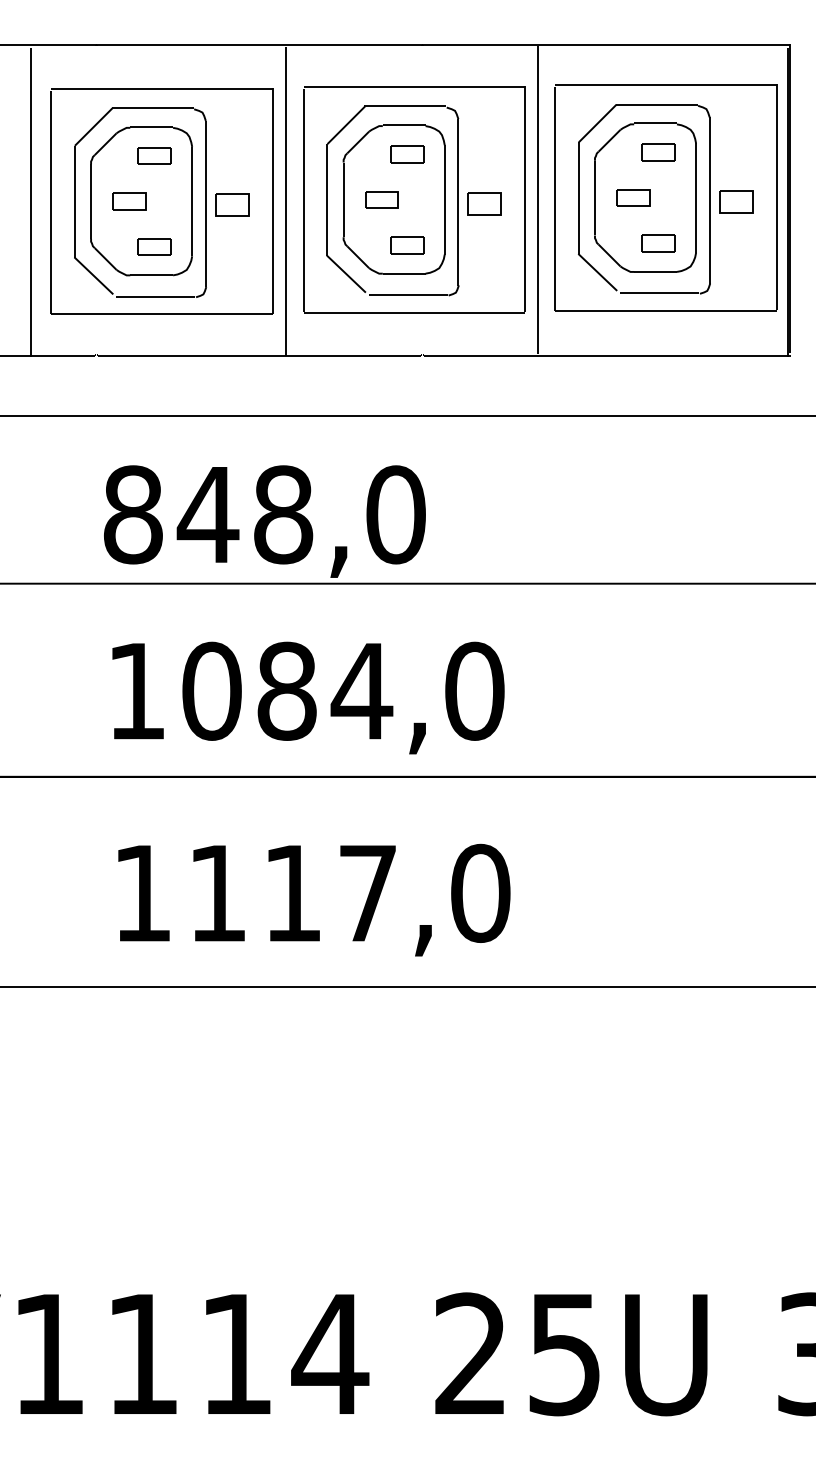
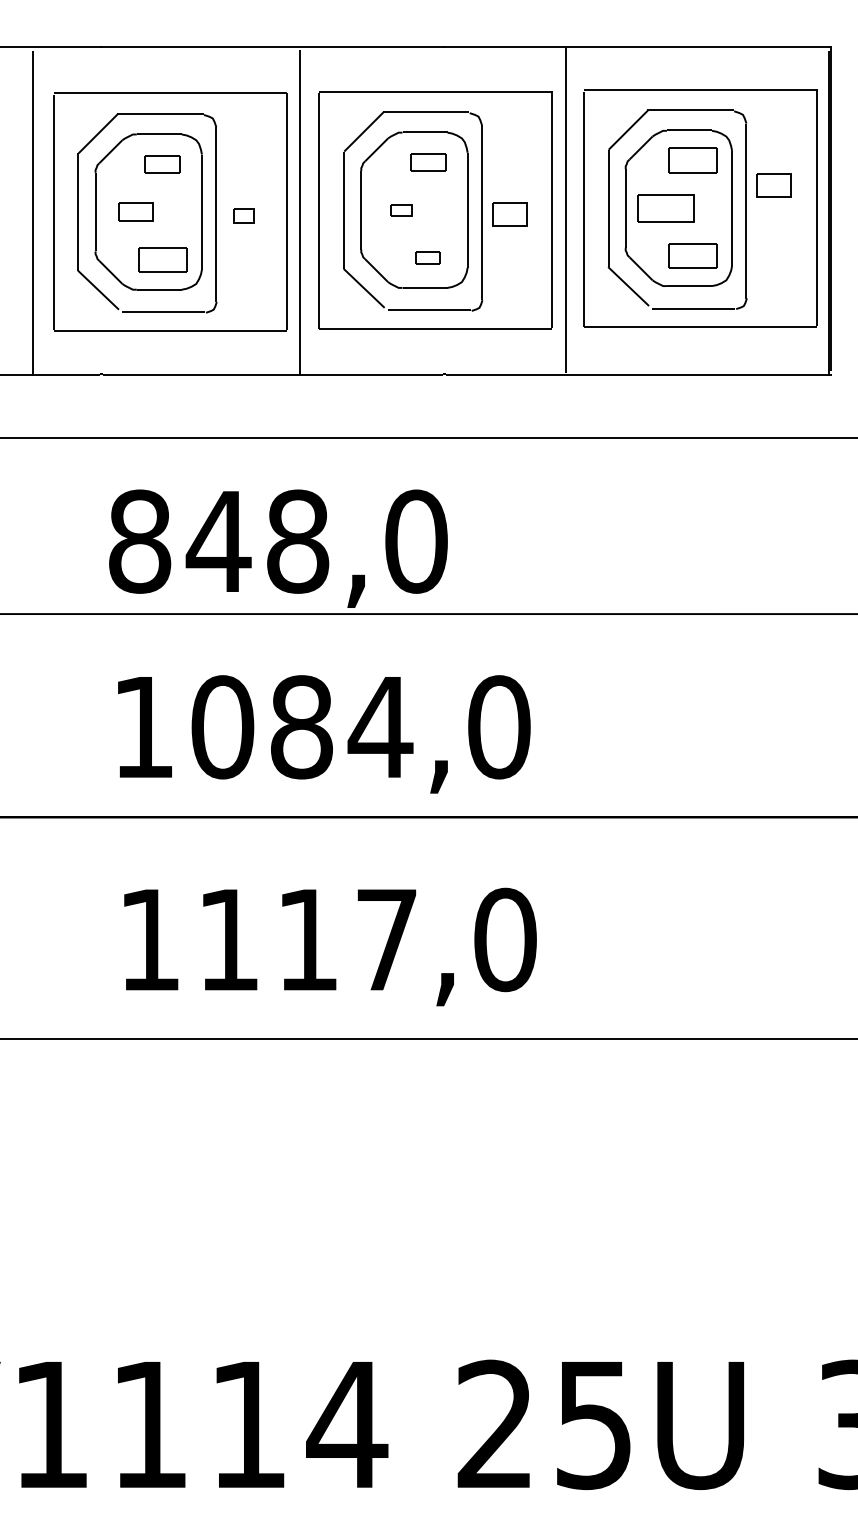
part: (658, 152) -> (692, 160), size x1.4
part: (632, 198) -> (665, 208), size x1.6
part: (381, 200) -> (401, 210), size x0.6
part: (735, 201) -> (773, 185), moved
part: (231, 204) -> (243, 215), size x0.6
part: (658, 243) -> (692, 256), size x1.4
part: (407, 245) -> (428, 258), size x0.7
part: (154, 246) -> (162, 259), size x1.4

